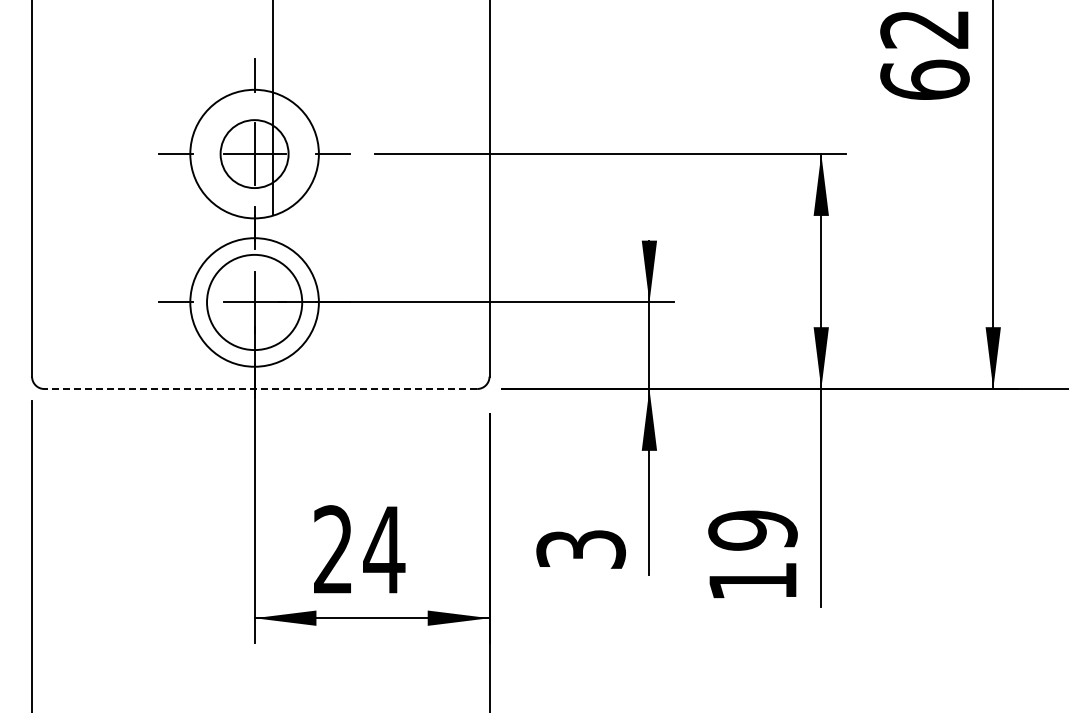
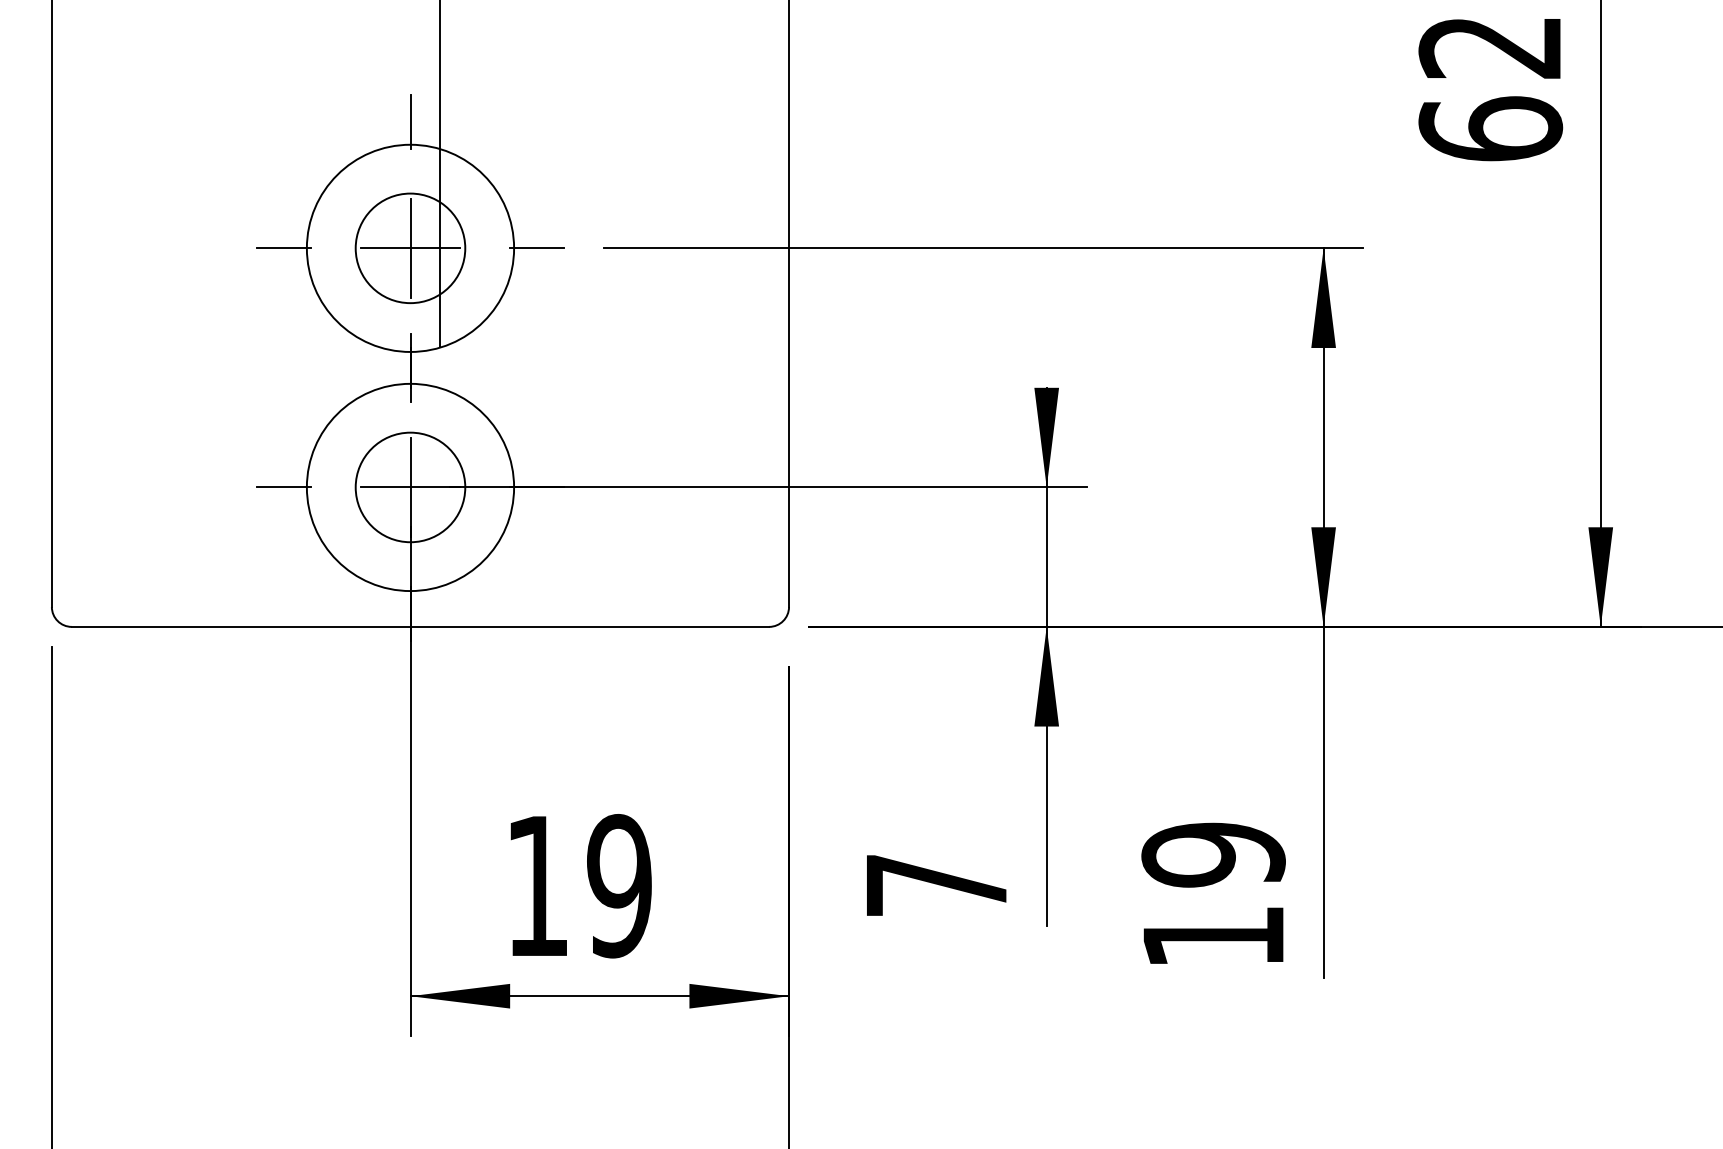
circle: (254, 302) -> (410, 487), size x0.71
line: (260, 389) -> (419, 627), dashed -> solid
text: (359, 549) -> (579, 885), 24 -> 19
text: (580, 549) -> (935, 885), 3 -> 7

